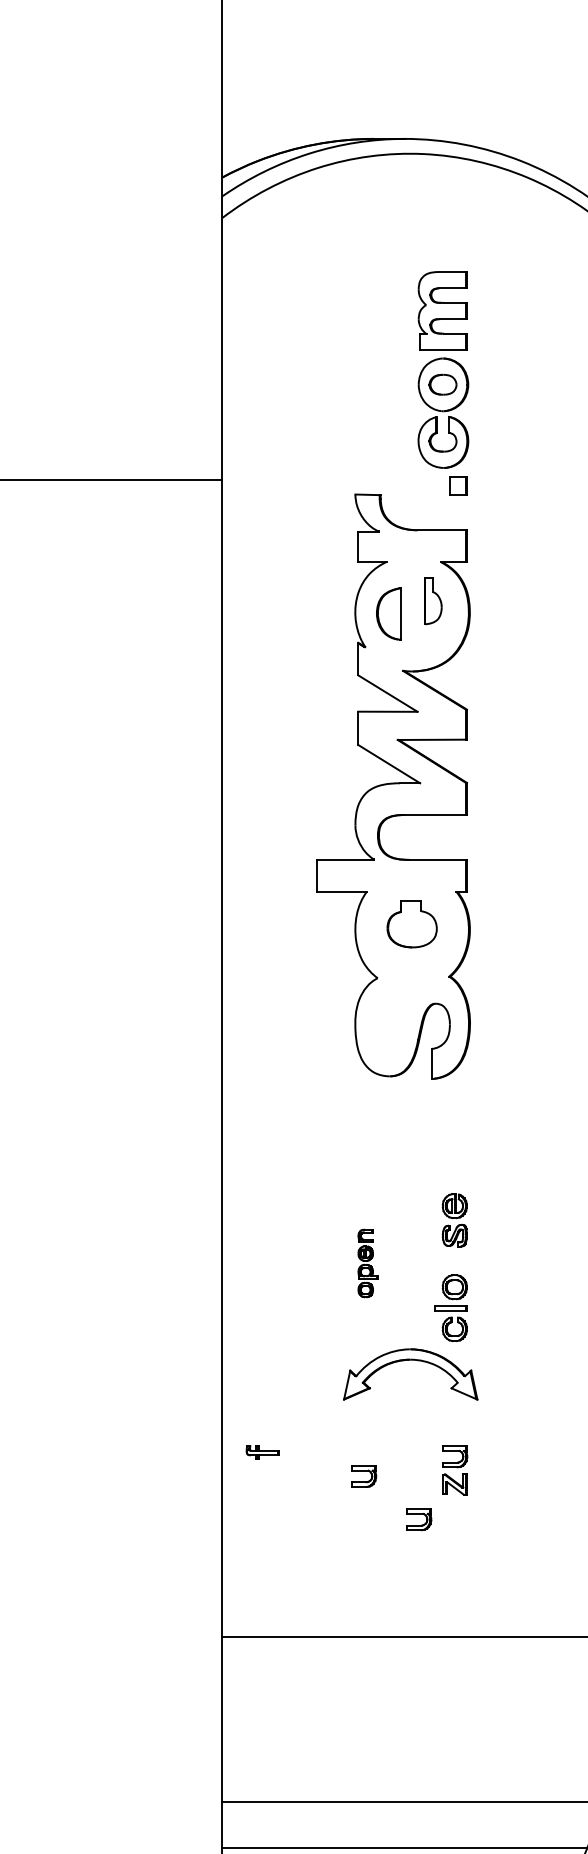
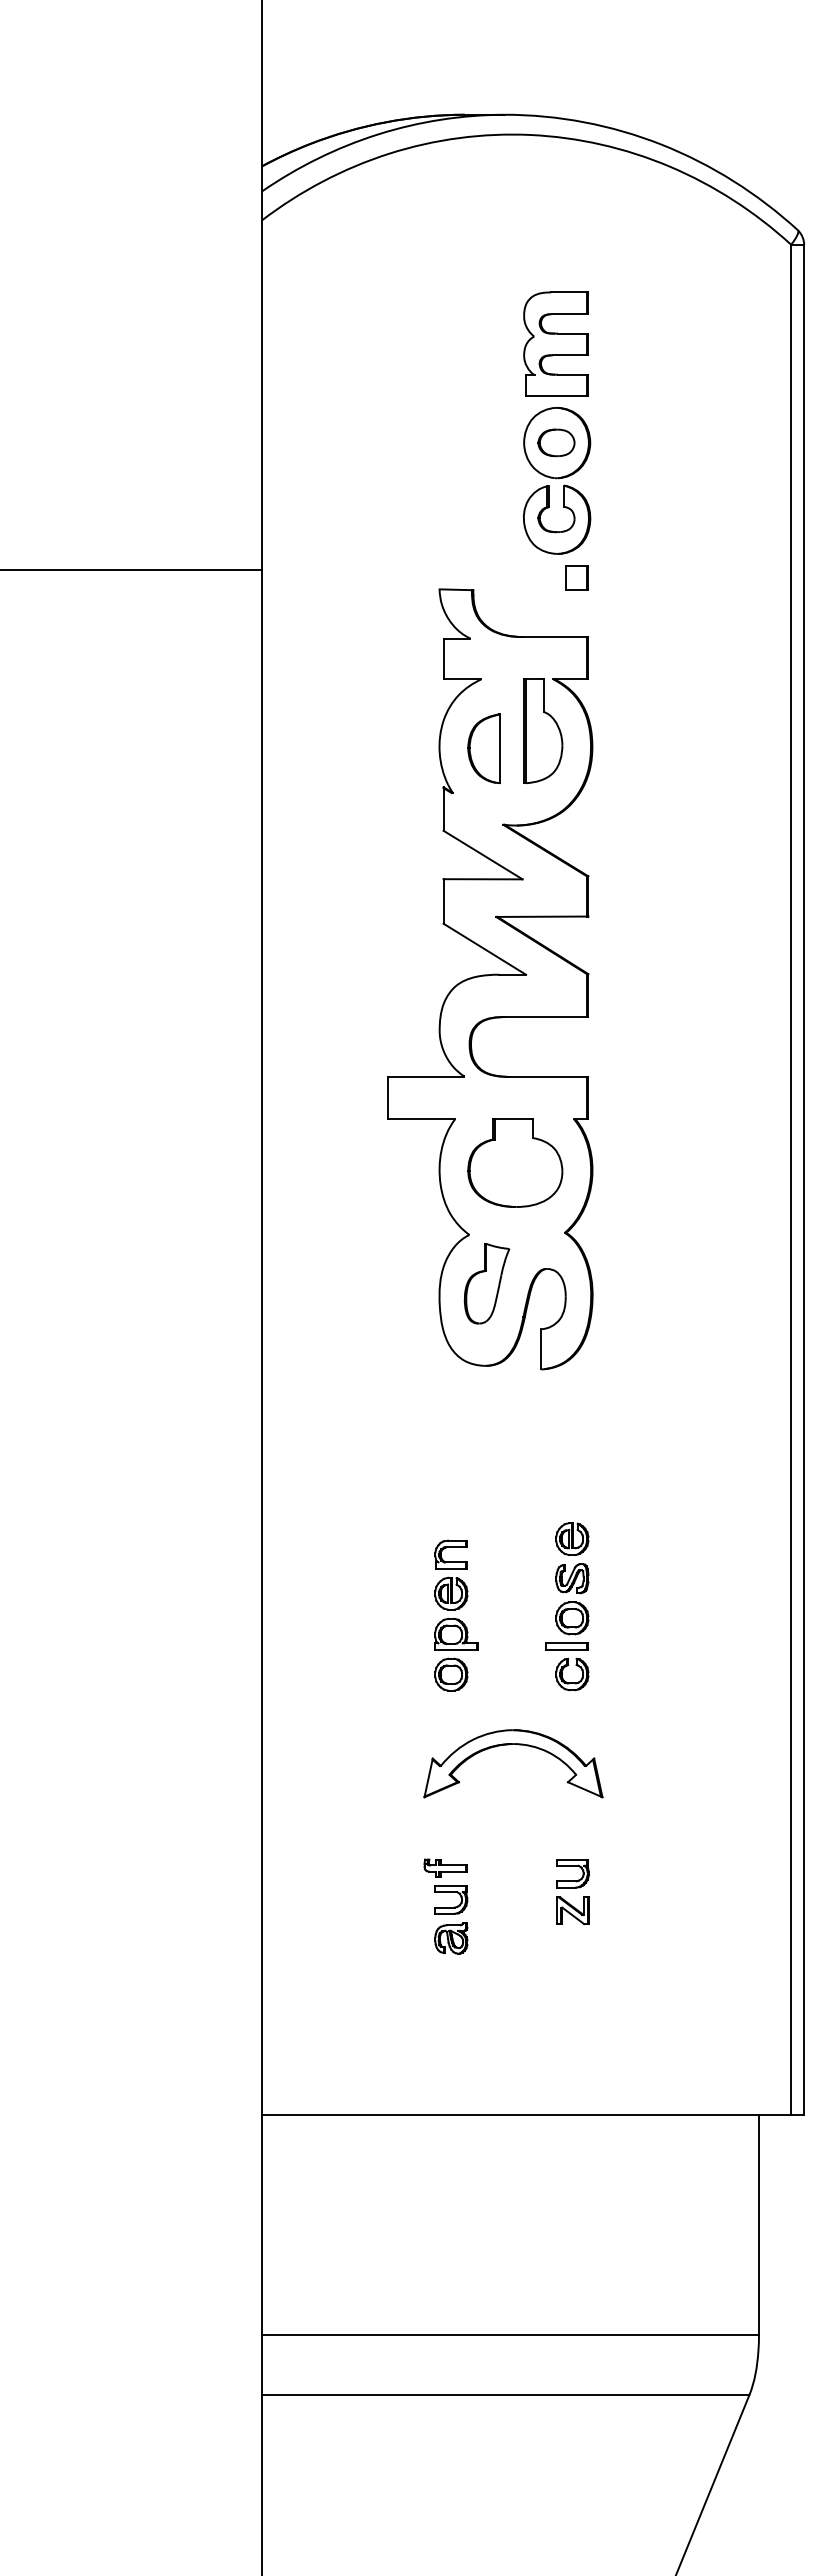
part: (433, 601) -> (543, 731), size x1.67
part: (412, 923) -> (515, 1162), size x1.43
part: (390, 1014) -> (486, 1283), added
part: (368, 1263) -> (456, 1615), size x1.67
part: (451, 1308) -> (567, 1646), moved
part: (262, 1452) -> (445, 1867), moved
part: (364, 1505) -> (451, 1938), added
part: (419, 1514) -> (524, 1950), removed

